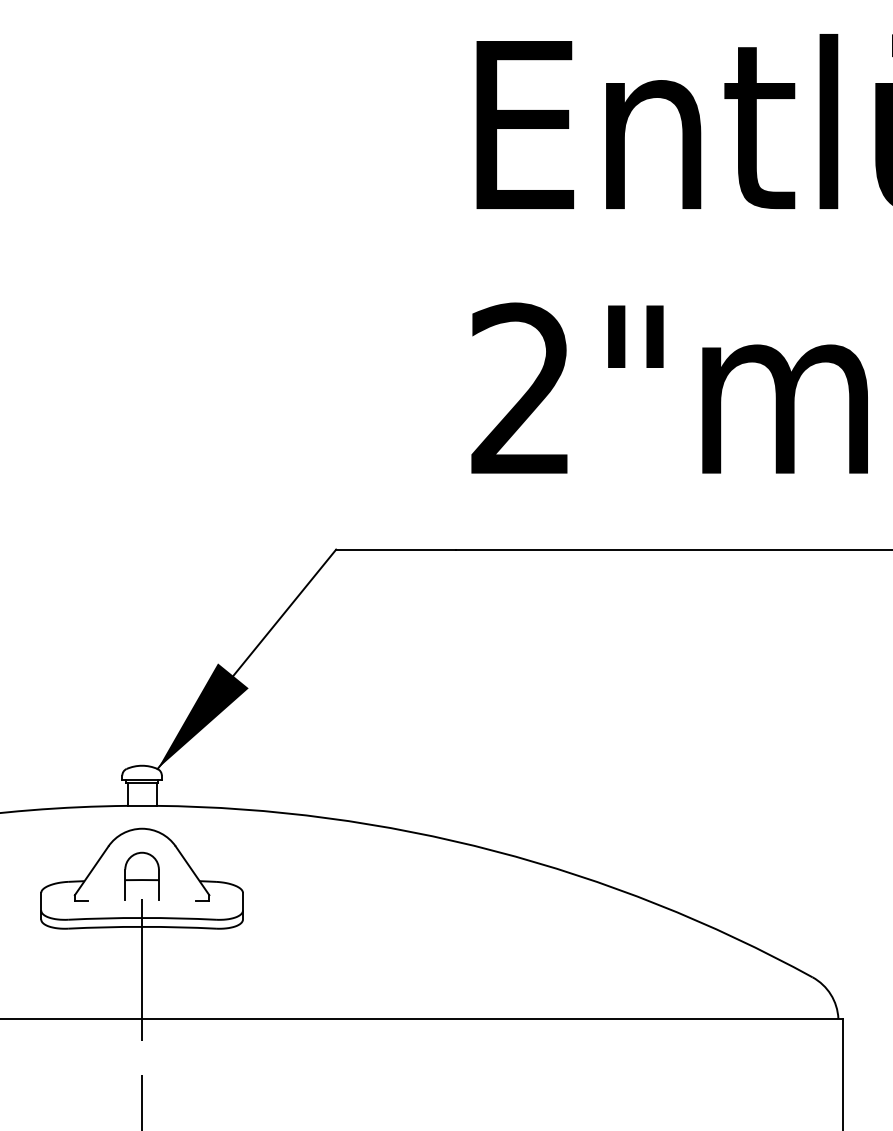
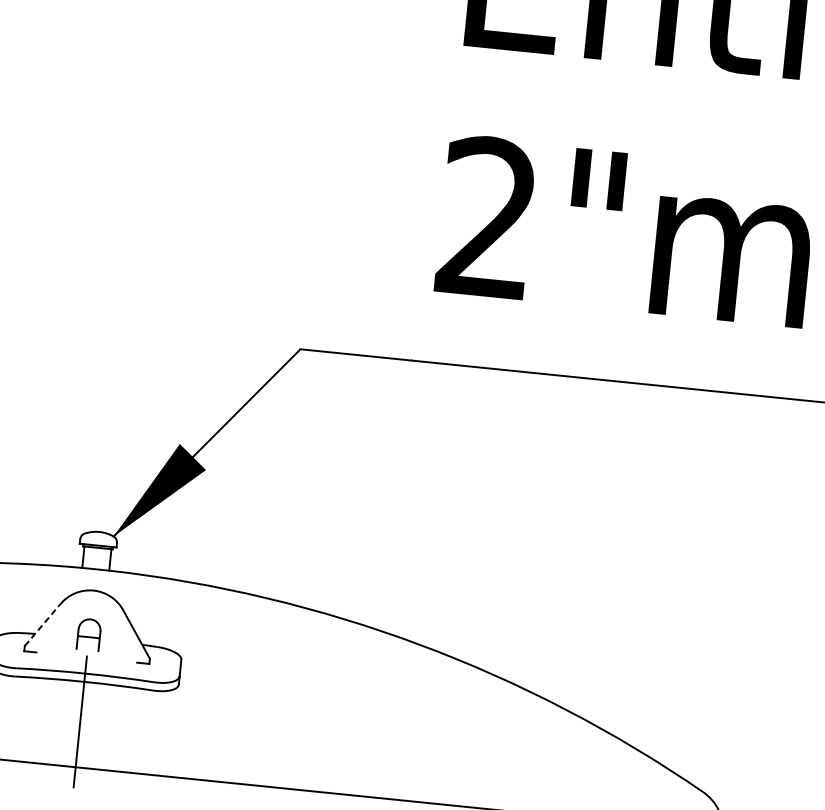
line: (91, 870) -> (42, 624), solid -> dashed
part: (141, 875) -> (88, 634), size x0.7

